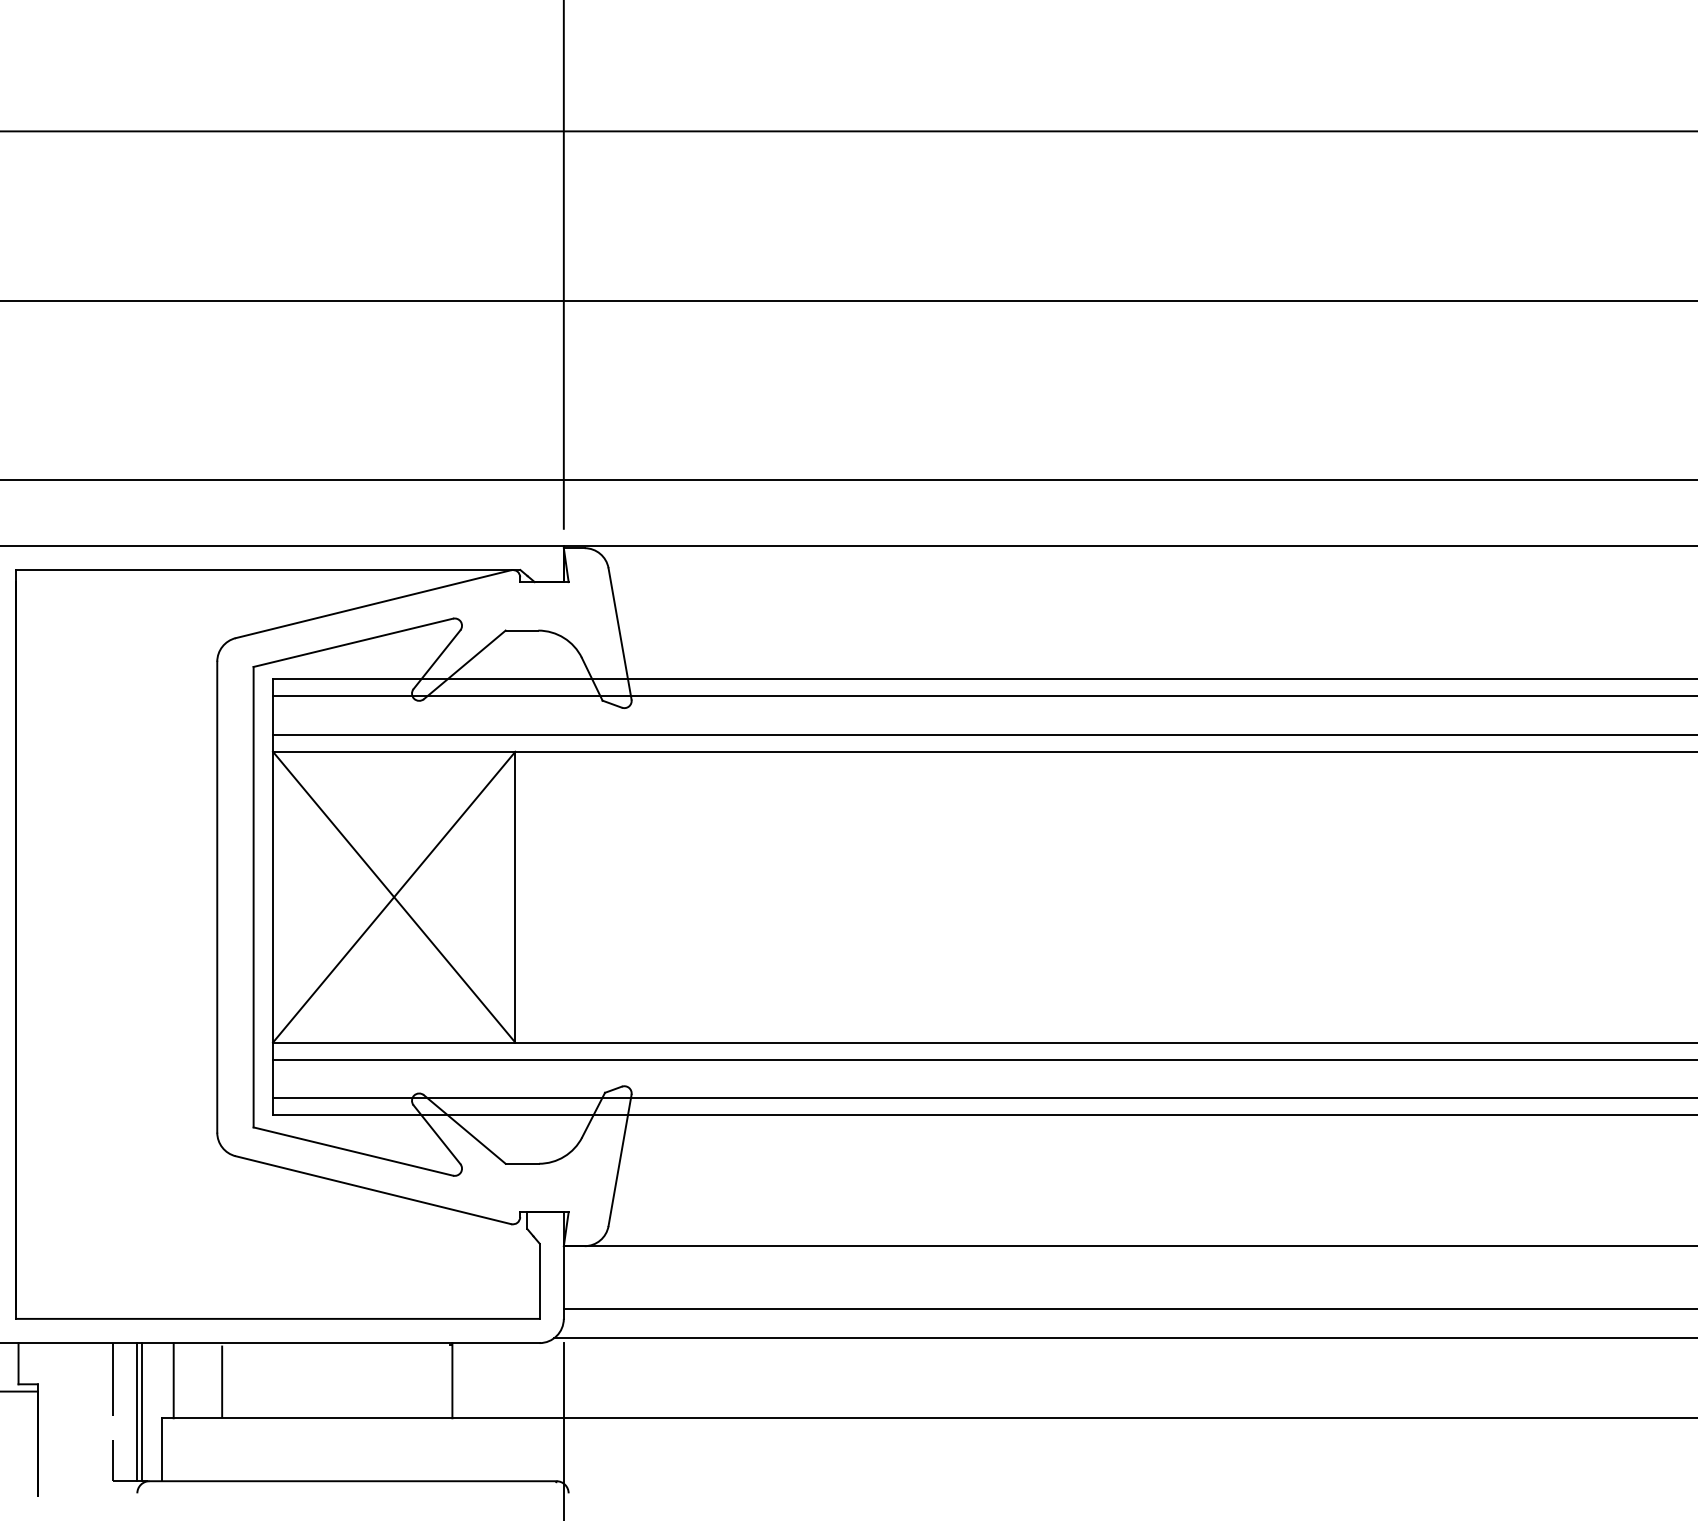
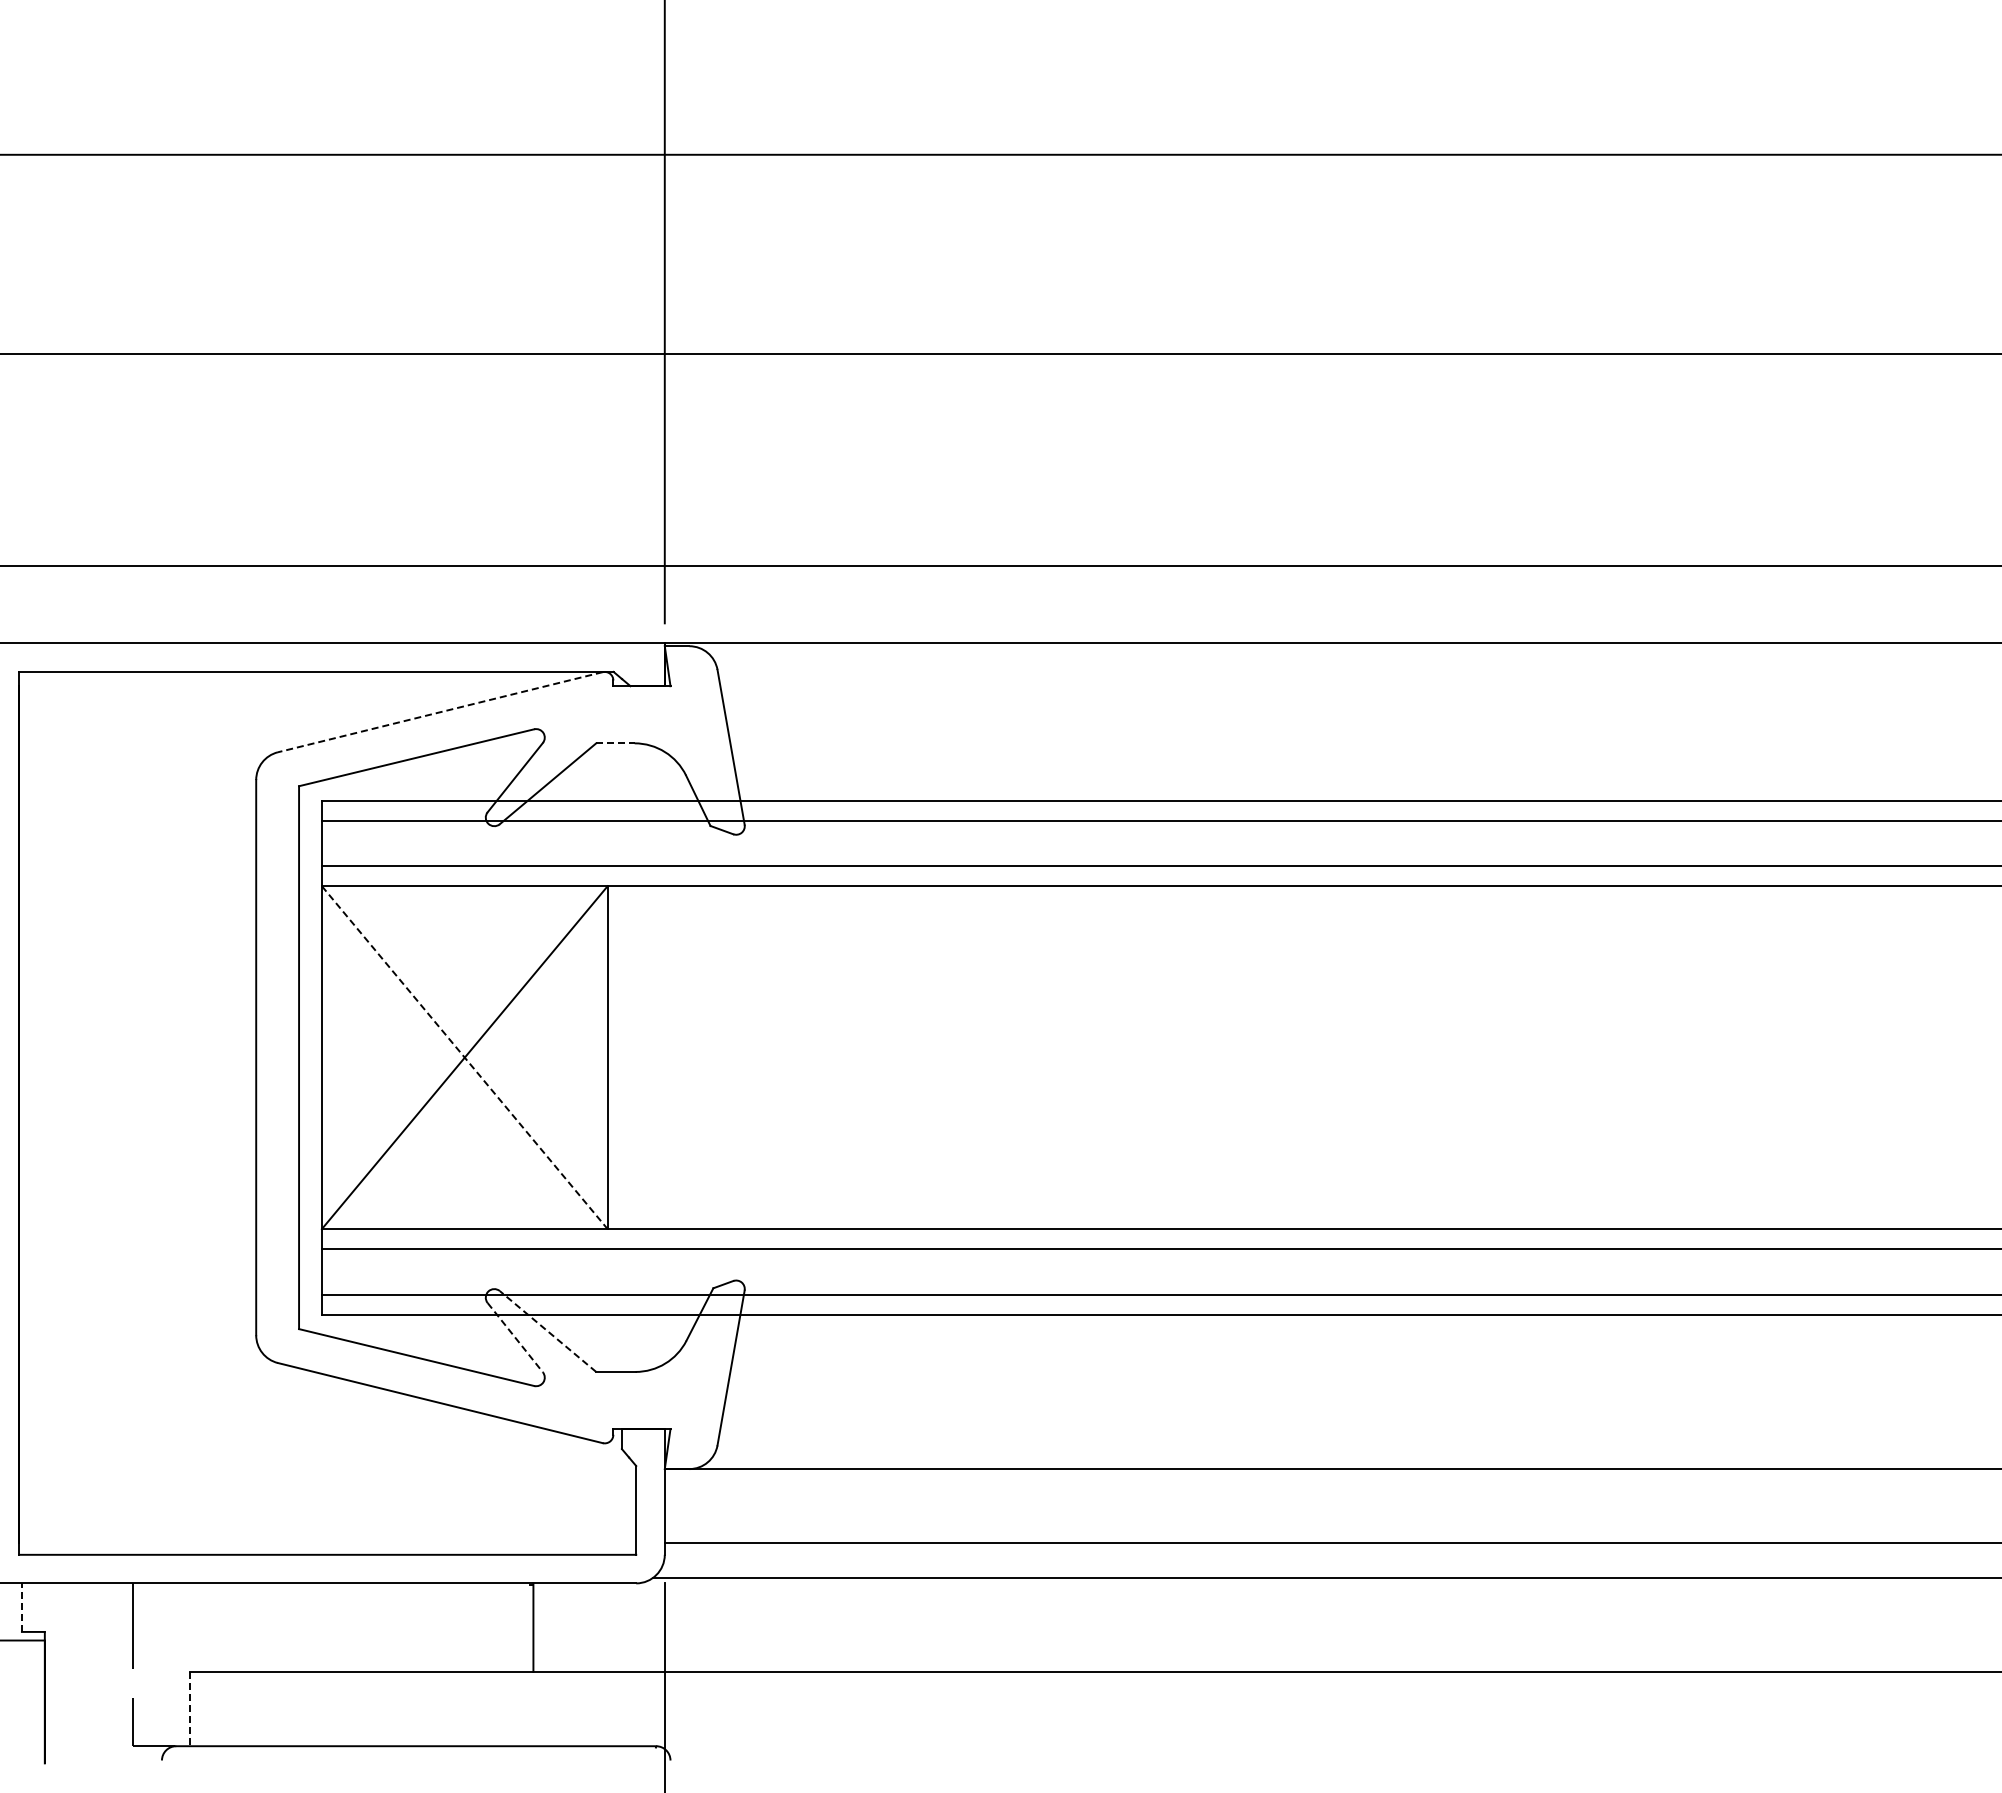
line: (372, 604) -> (439, 712), solid -> dashed
line: (522, 630) -> (615, 743), solid -> dashed
line: (394, 897) -> (465, 1058), solid -> dashed
line: (465, 1129) -> (548, 1331), solid -> dashed
line: (437, 1135) -> (515, 1338), solid -> dashed
line: (18, 1363) -> (21, 1607), solid -> dashed
line: (173, 1380) -> (204, 1627), removed
line: (221, 1380) -> (261, 1627), removed
line: (136, 1411) -> (161, 1664), removed
line: (142, 1411) -> (167, 1664), removed
line: (161, 1450) -> (190, 1709), solid -> dashed

